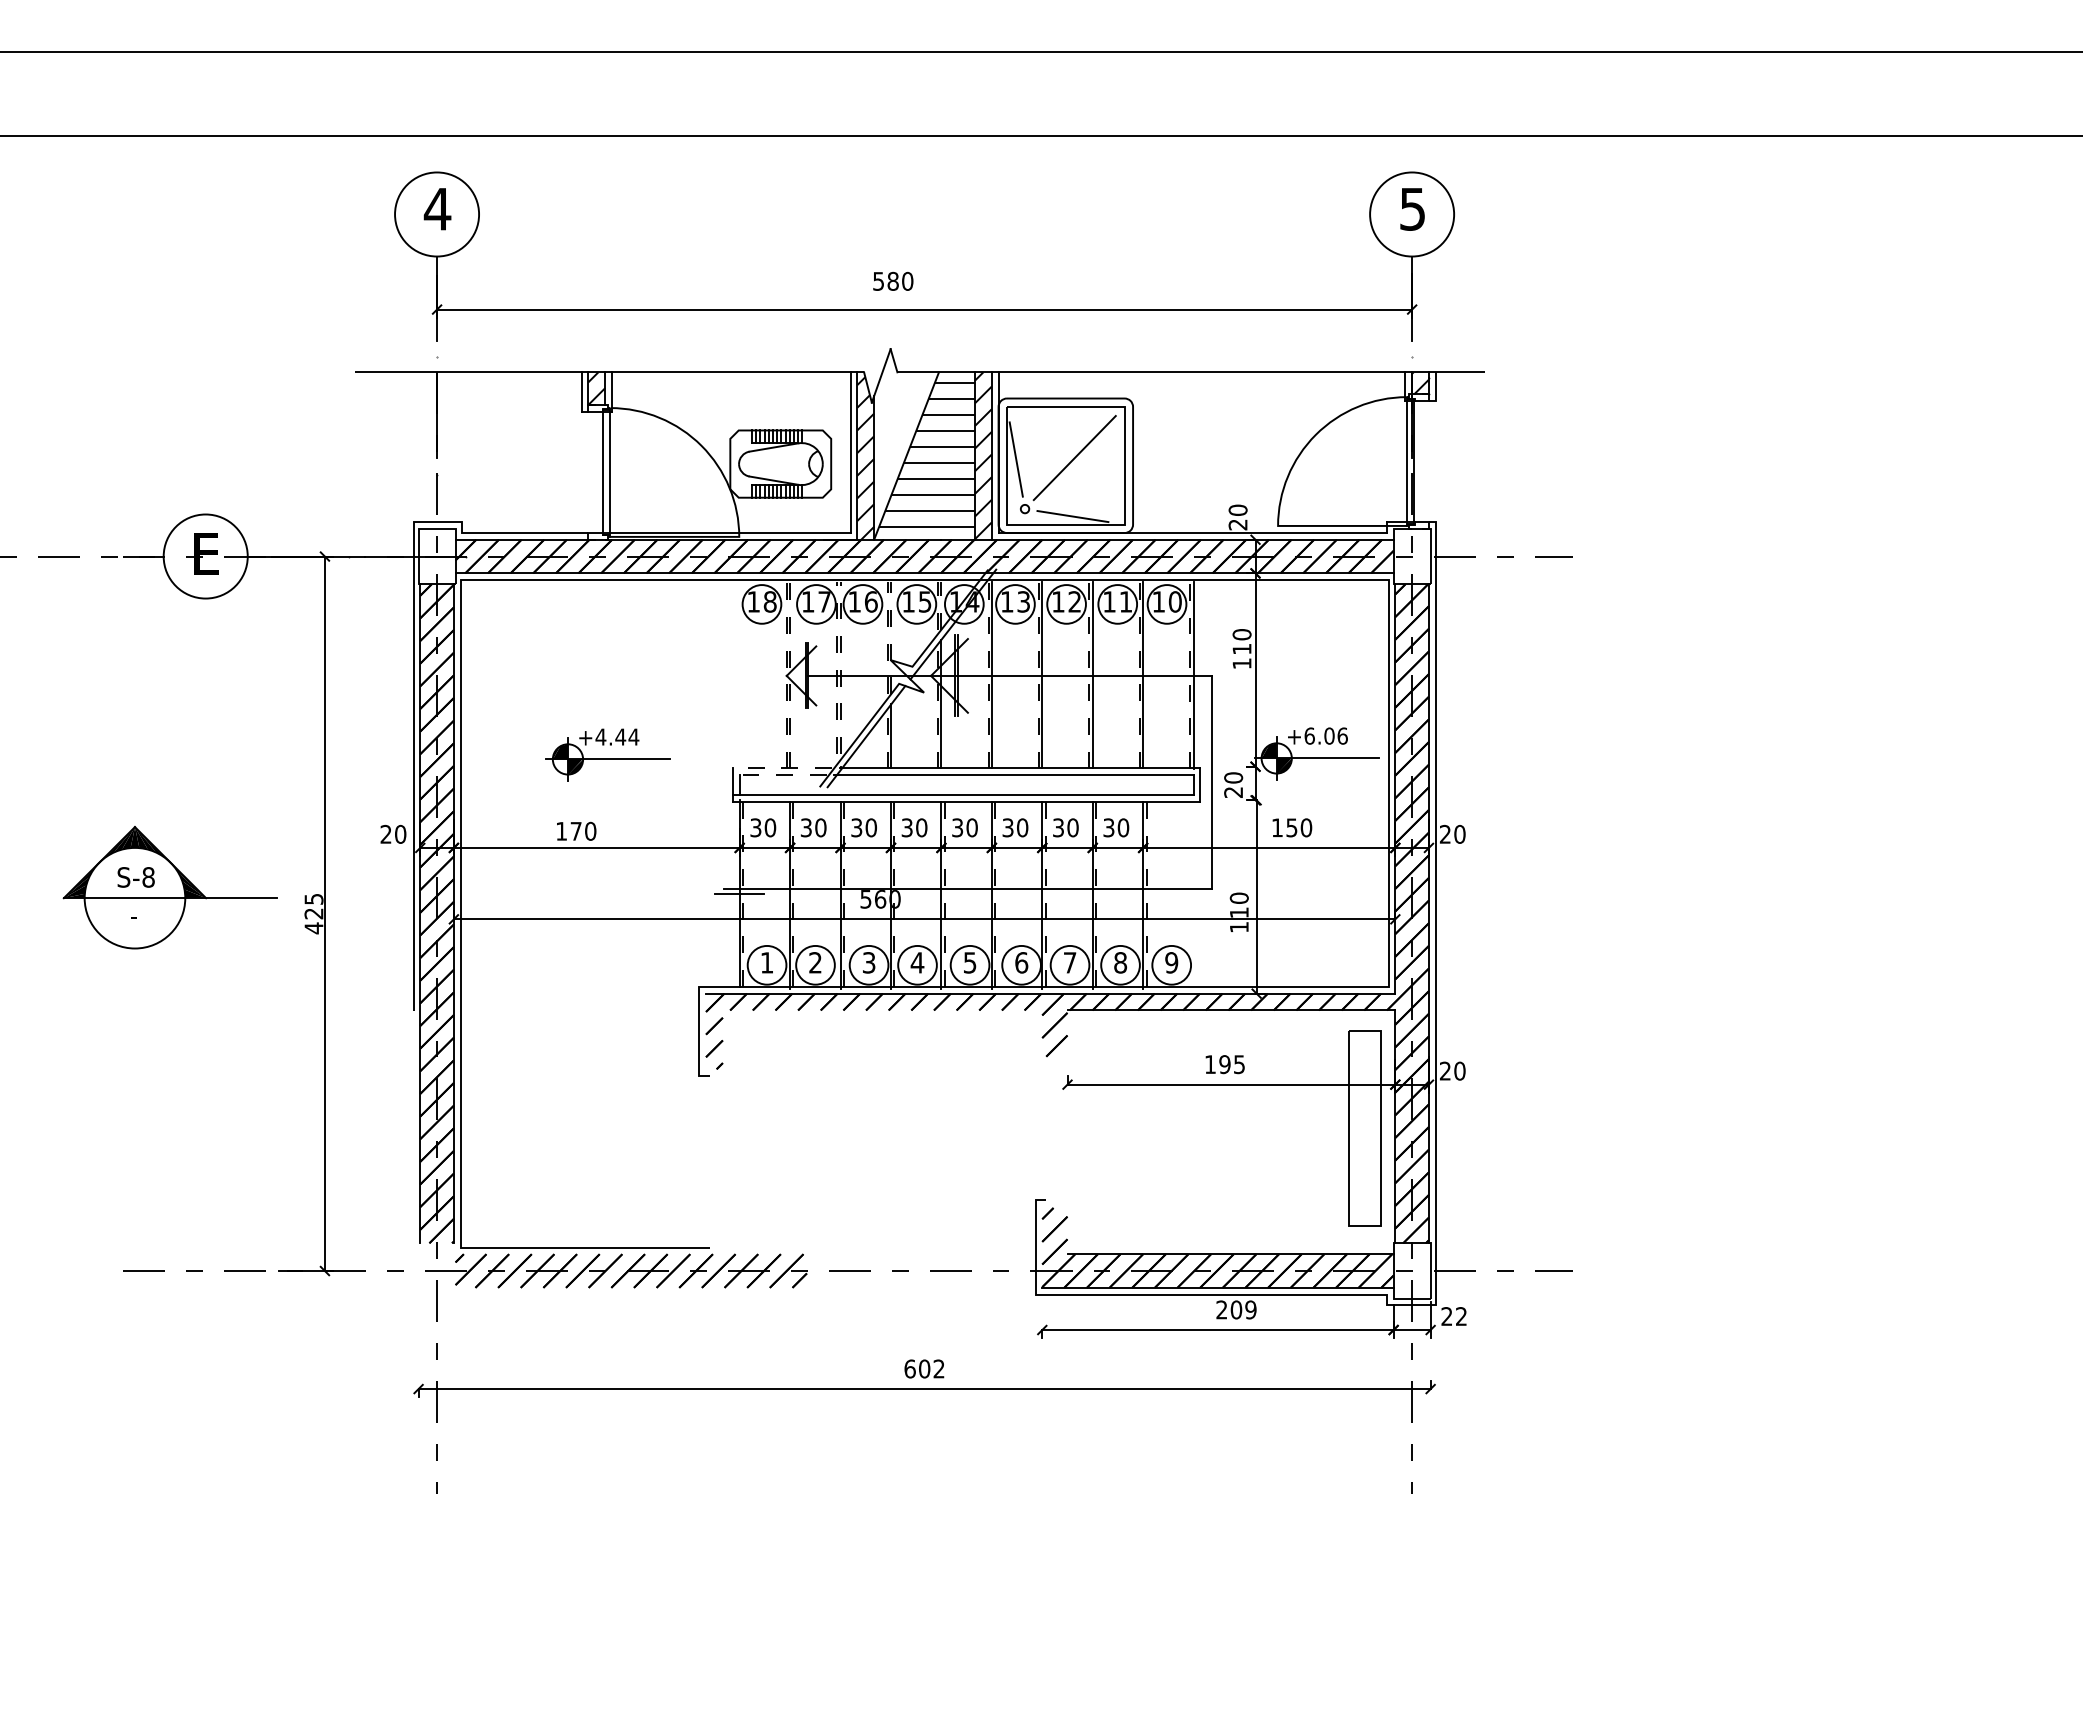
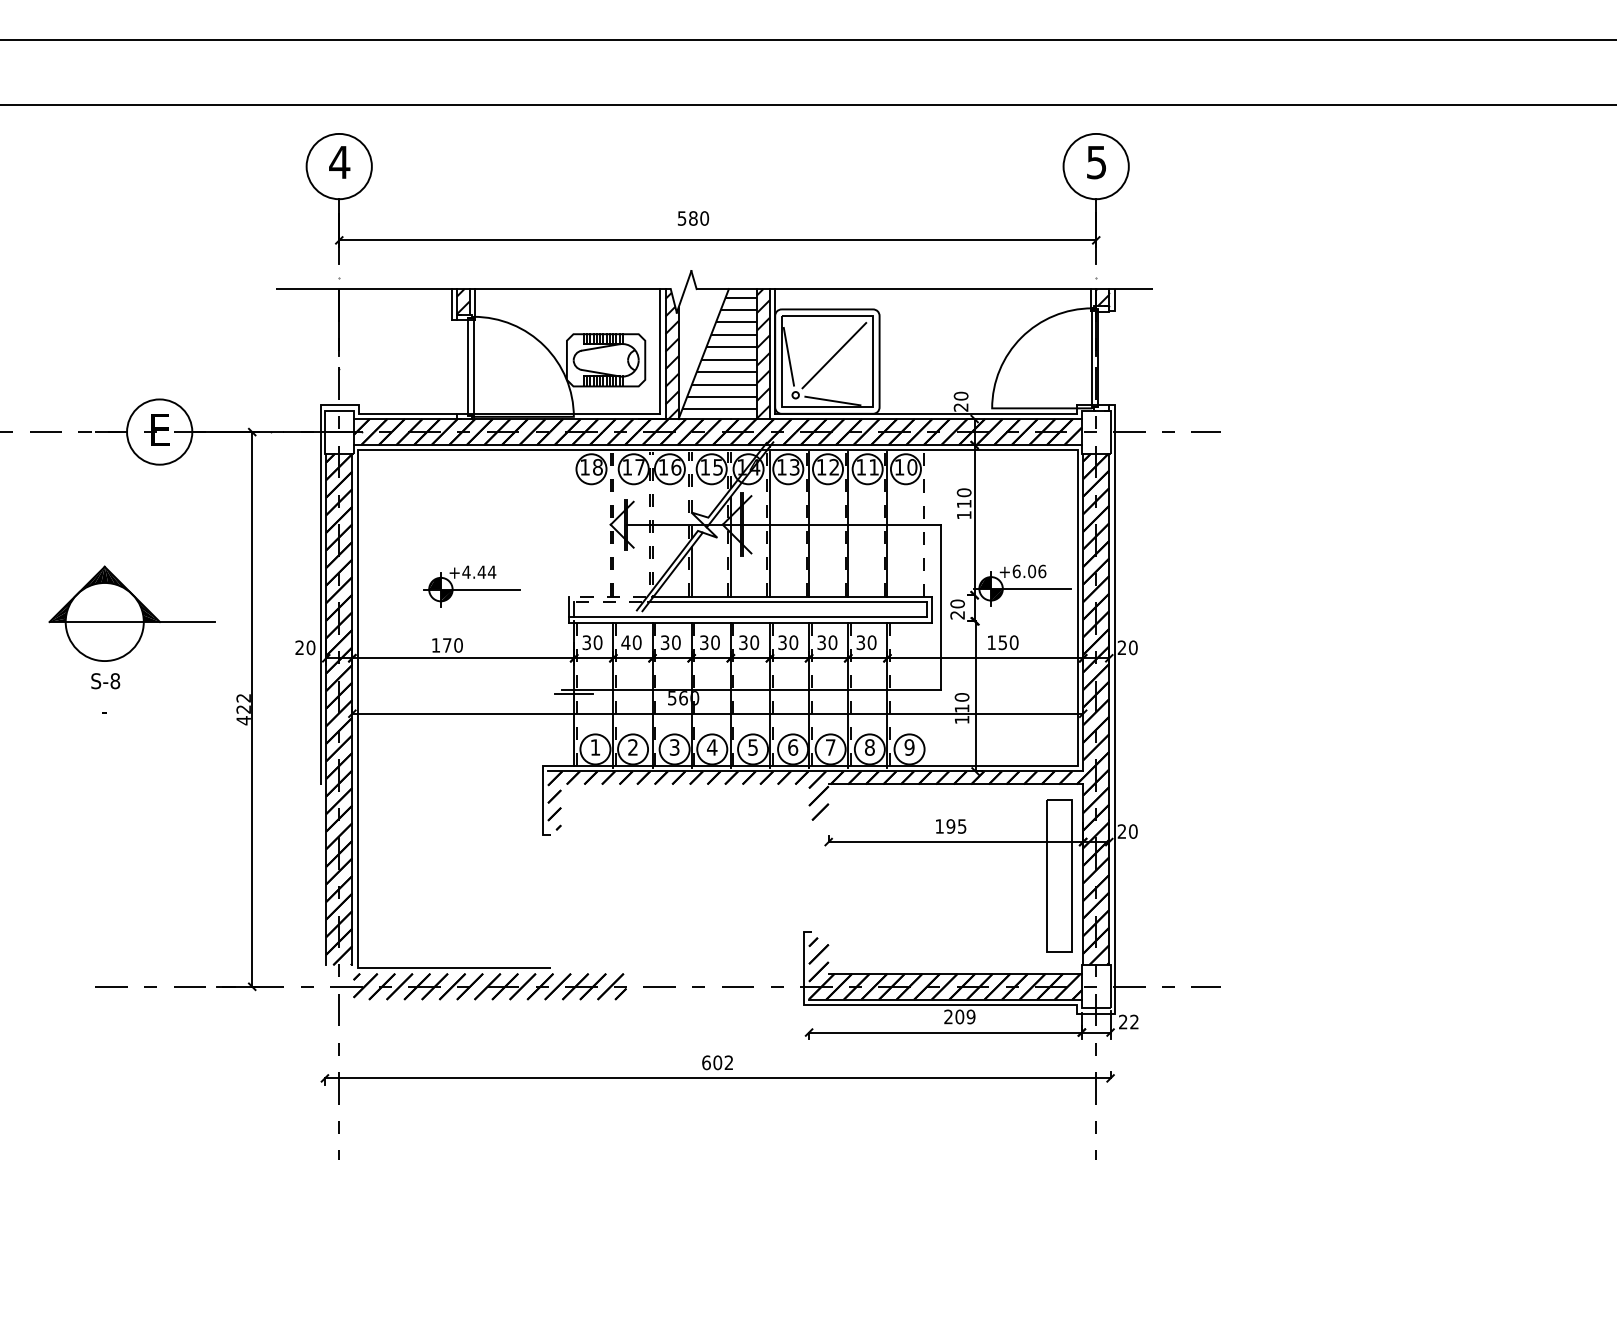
line: (1193, 675) -> (926, 524), removed
text: (806, 827) -> (626, 642), 30 -> 40
part: (169, 887) -> (131, 613), moved
text: (313, 899) -> (243, 698), 425 -> 422

